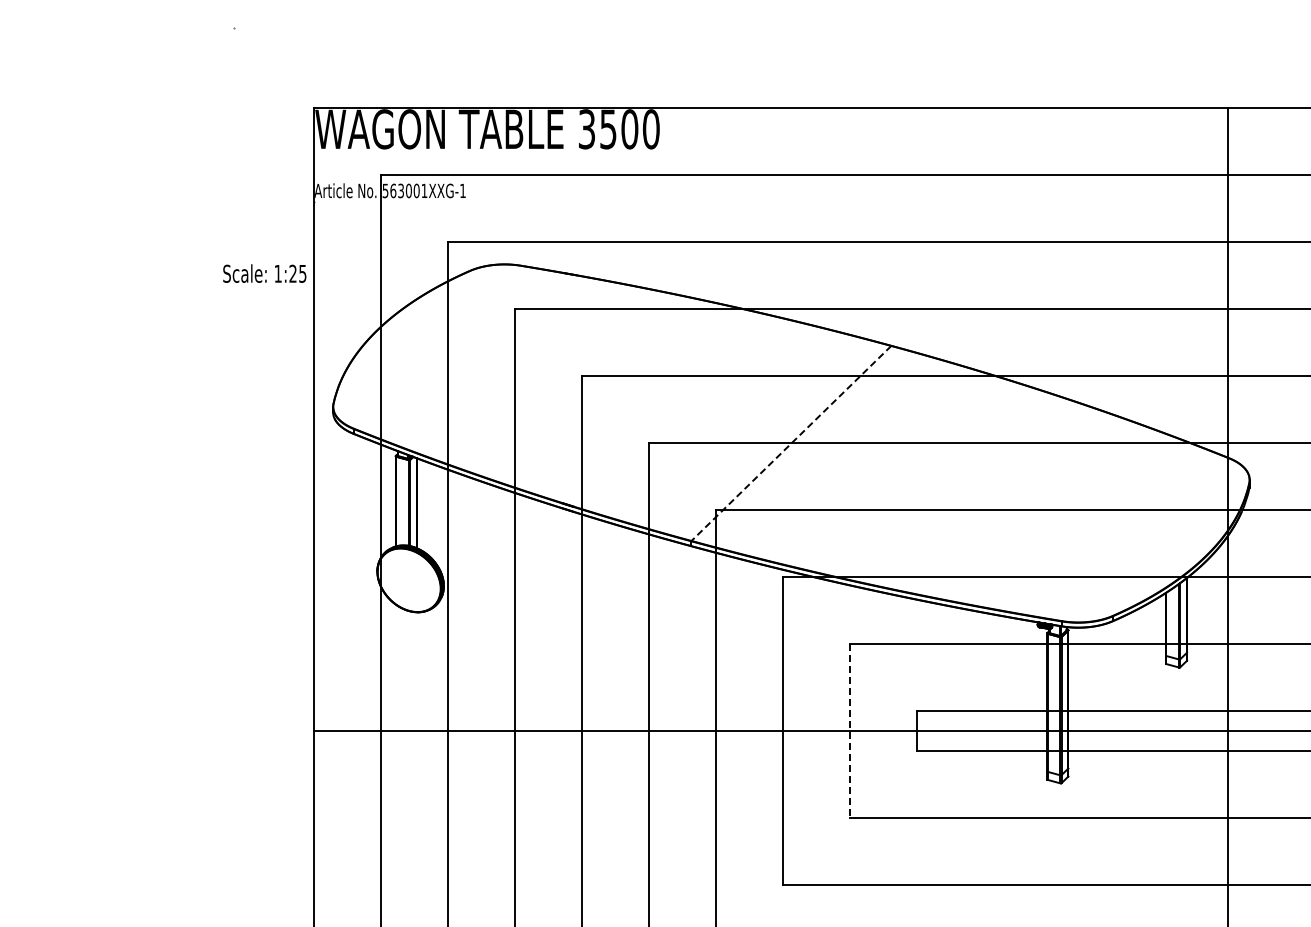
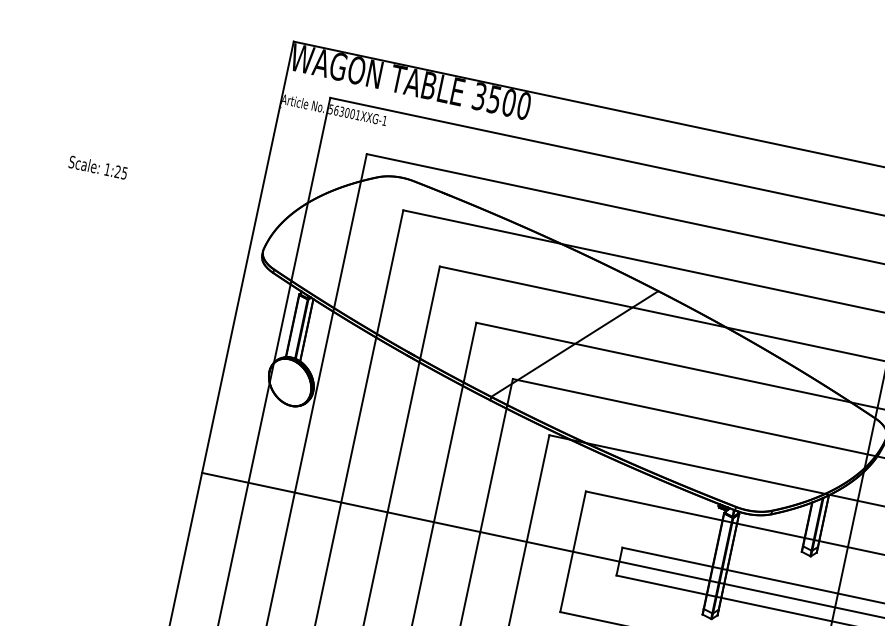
text: (264, 273) -> (98, 167), moved
line: (791, 443) -> (574, 344), dashed -> solid
line: (849, 731) -> (572, 551), dashed -> solid

